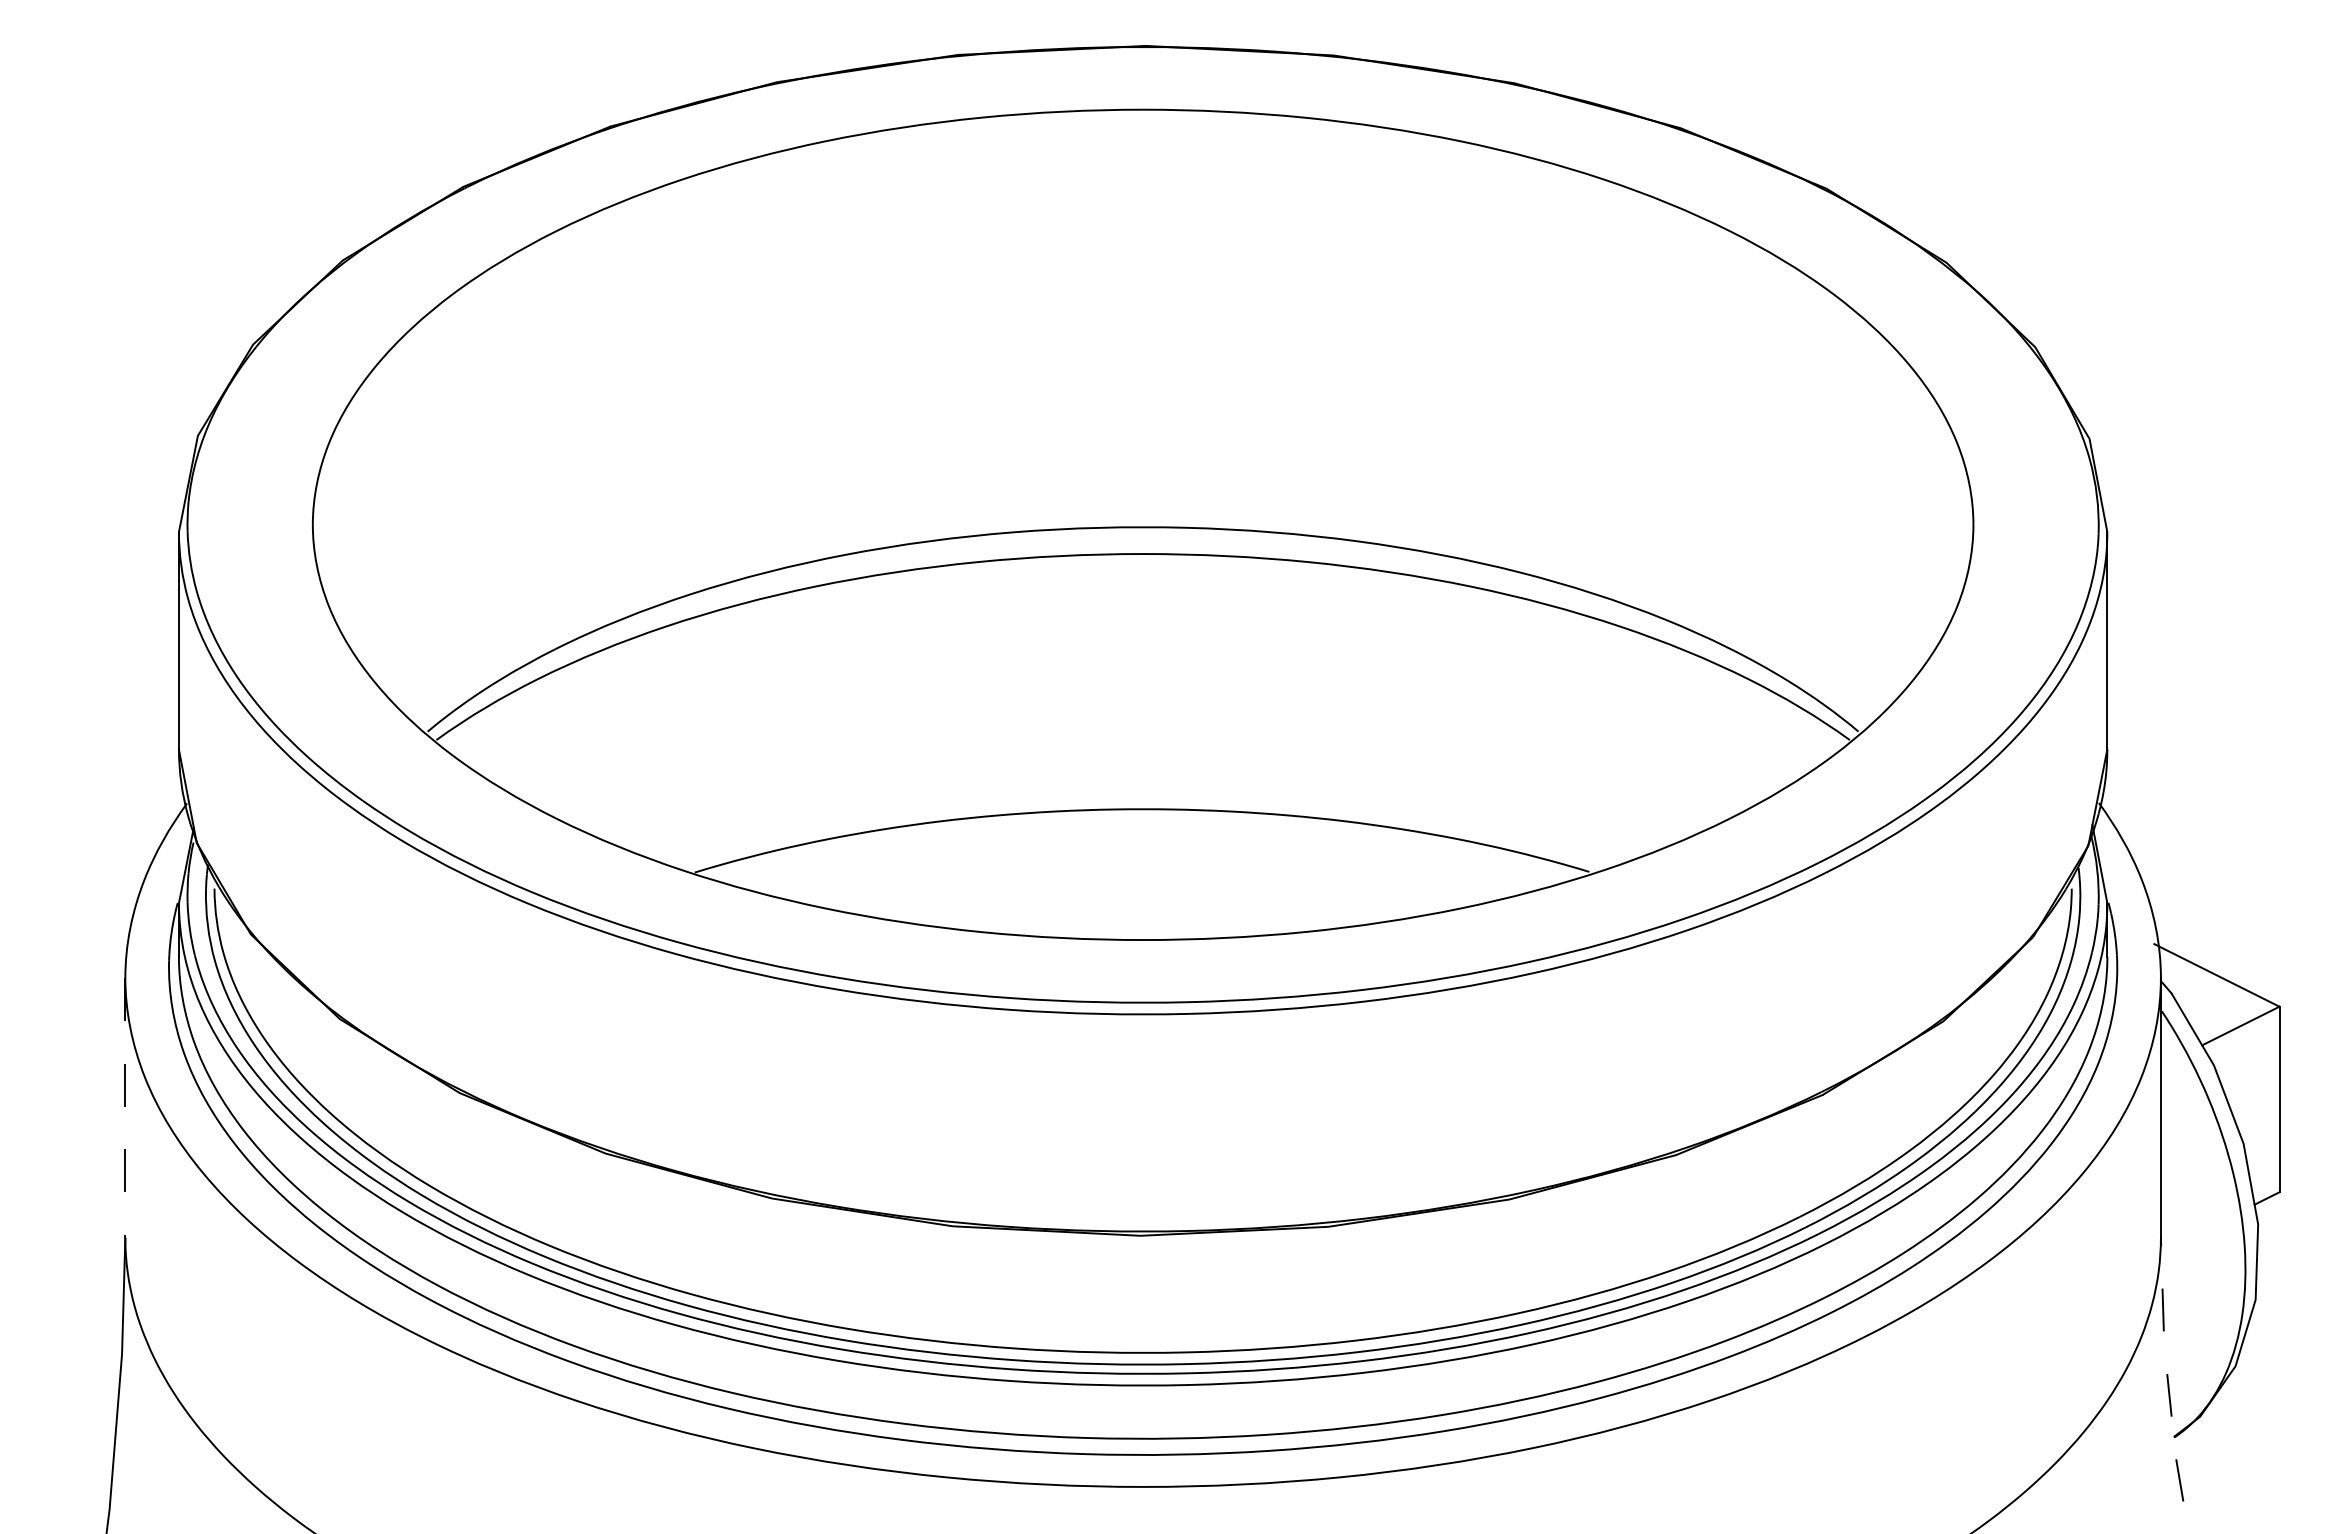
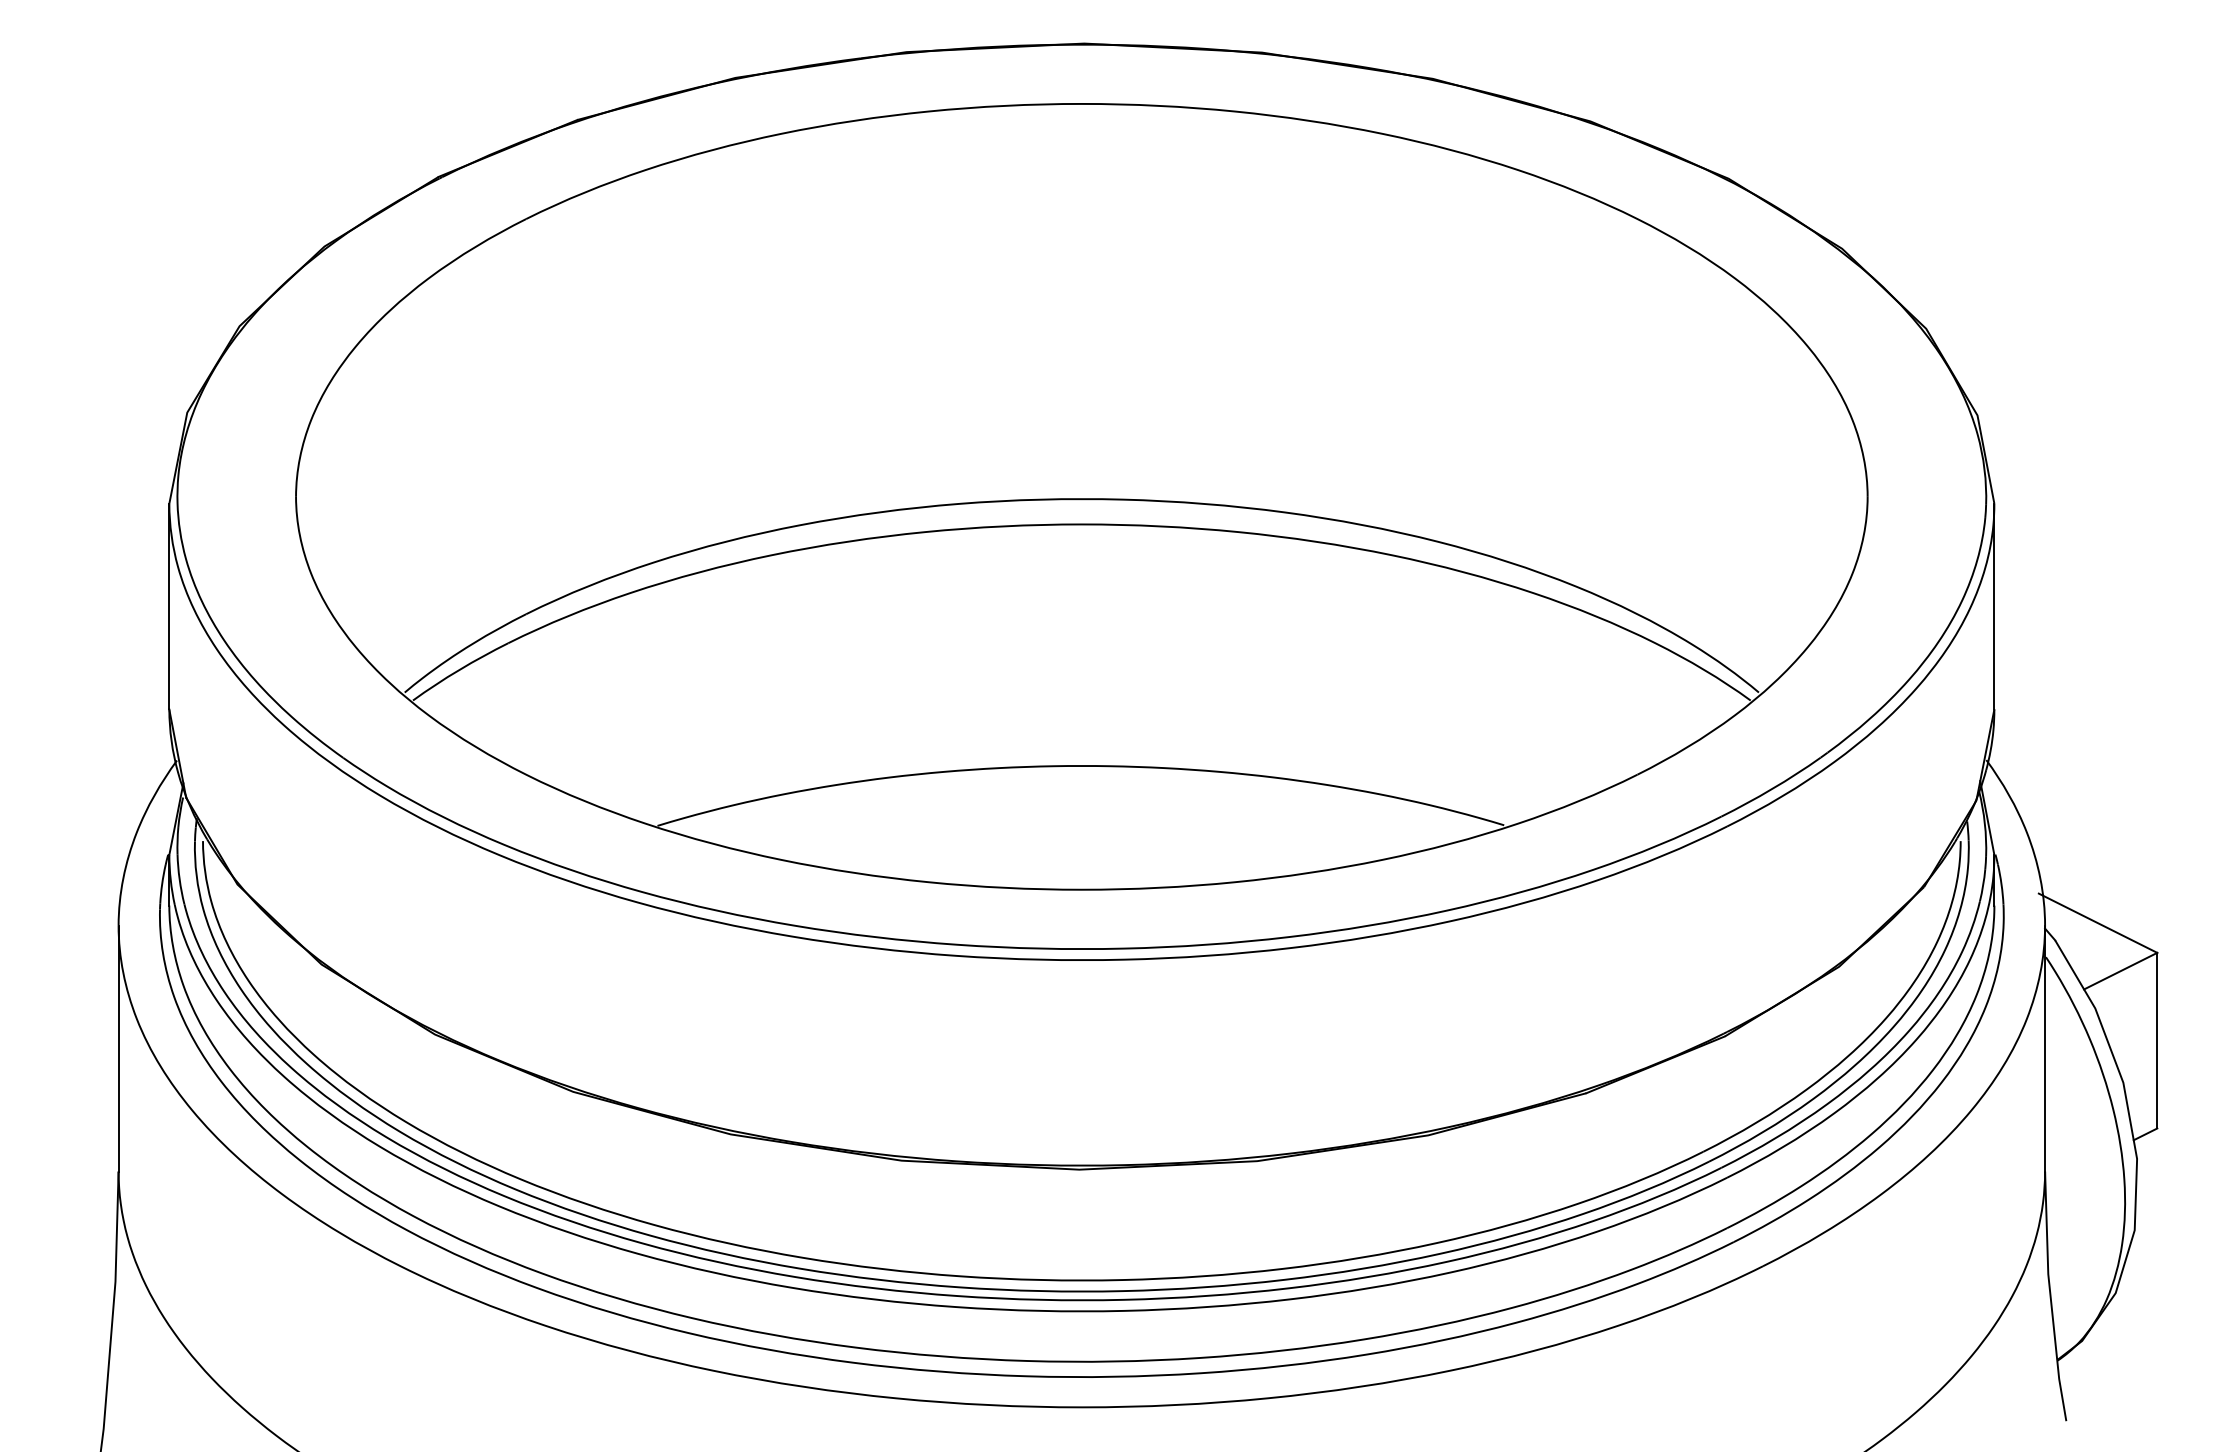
line: (125, 1107) -> (118, 1048), dashed -> solid
line: (2166, 1370) -> (2050, 1297), dashed -> solid

